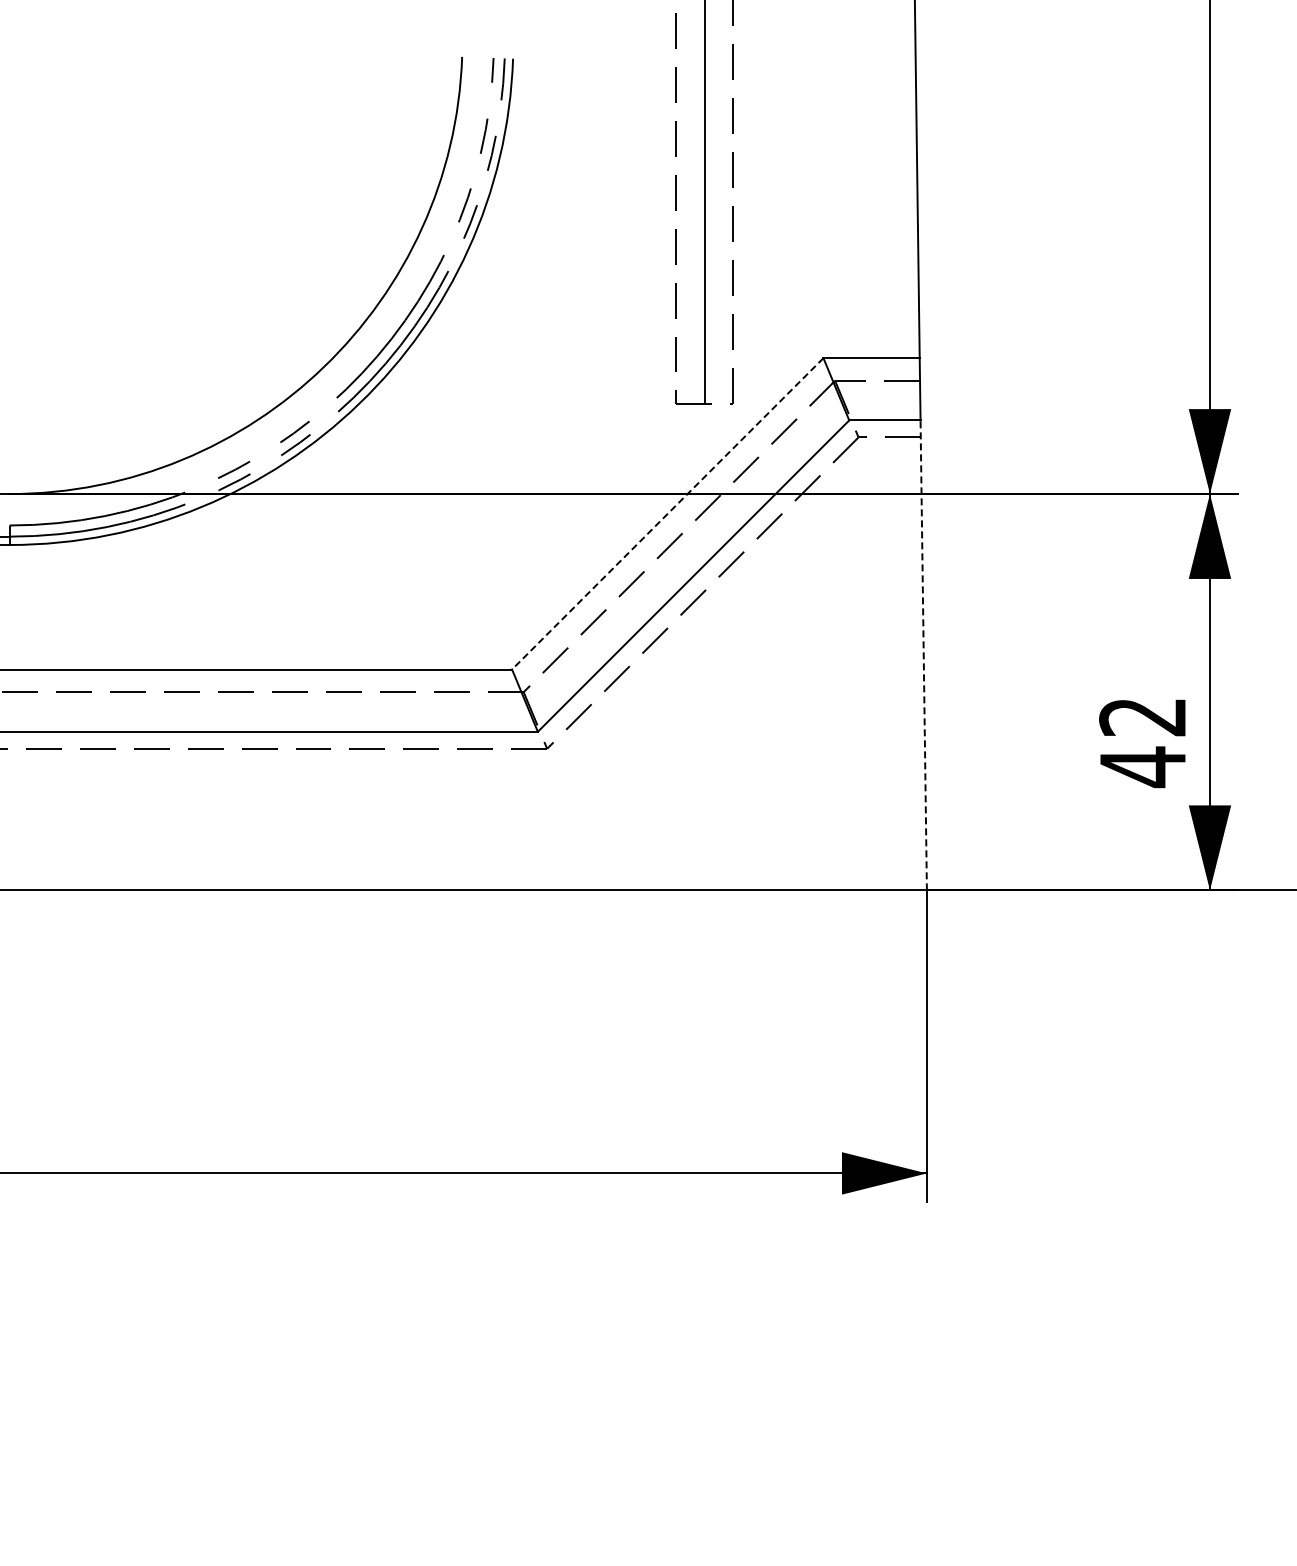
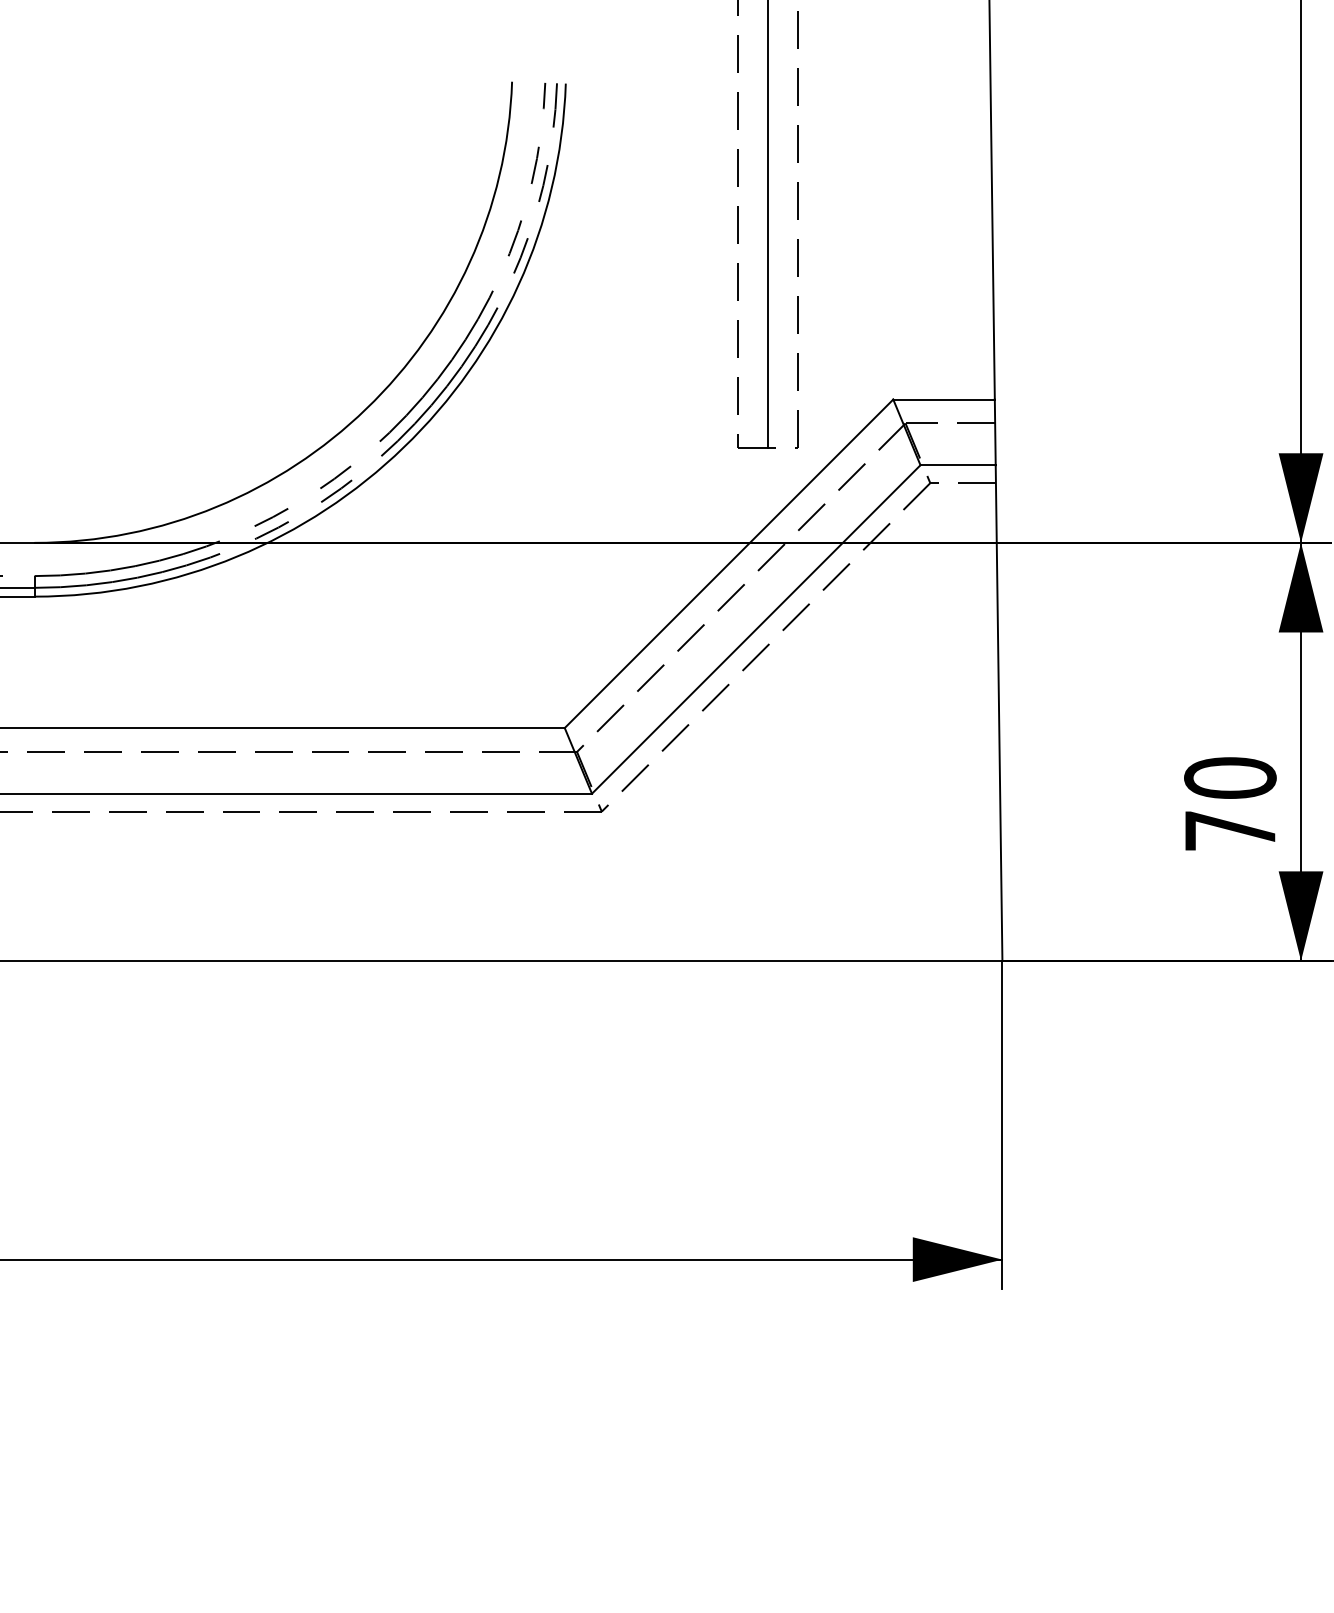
line: (667, 514) -> (728, 564), dashed -> solid
line: (923, 655) -> (998, 713), dashed -> solid
text: (1142, 742) -> (1229, 805), 42 -> 70

